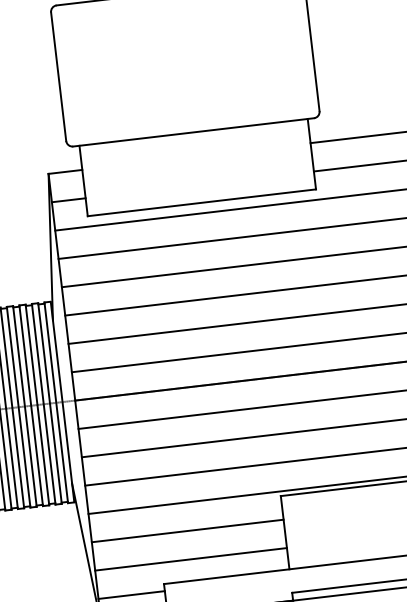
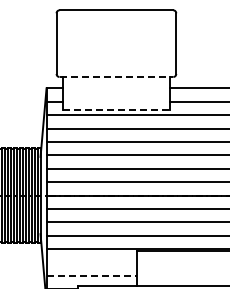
line: (193, 133) -> (116, 77), solid -> dashed
line: (202, 203) -> (116, 110), solid -> dashed
line: (186, 531) -> (91, 262), removed
line: (192, 558) -> (92, 275), solid -> dashed

